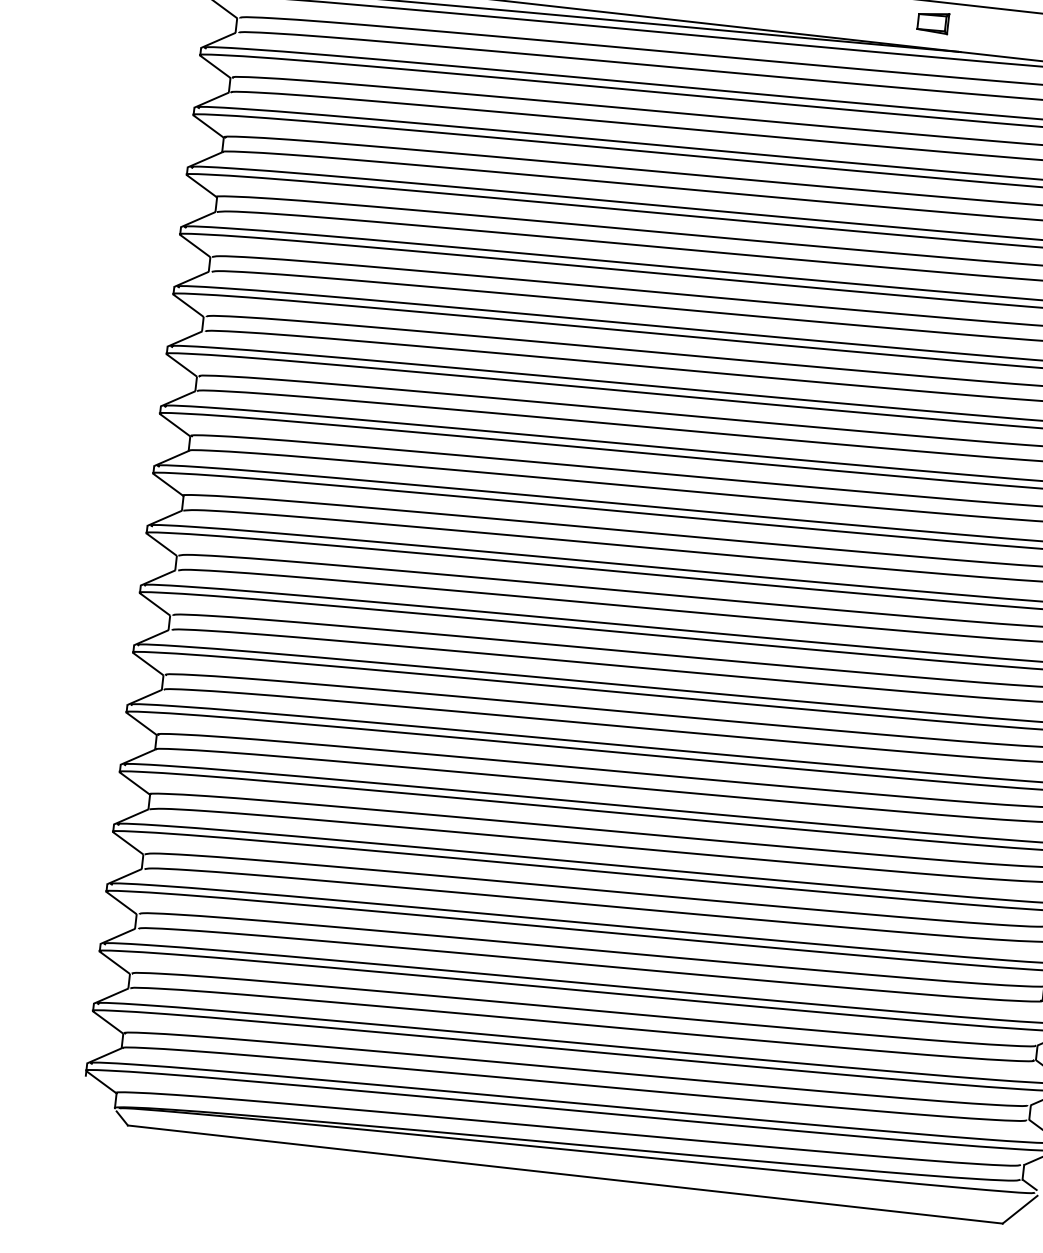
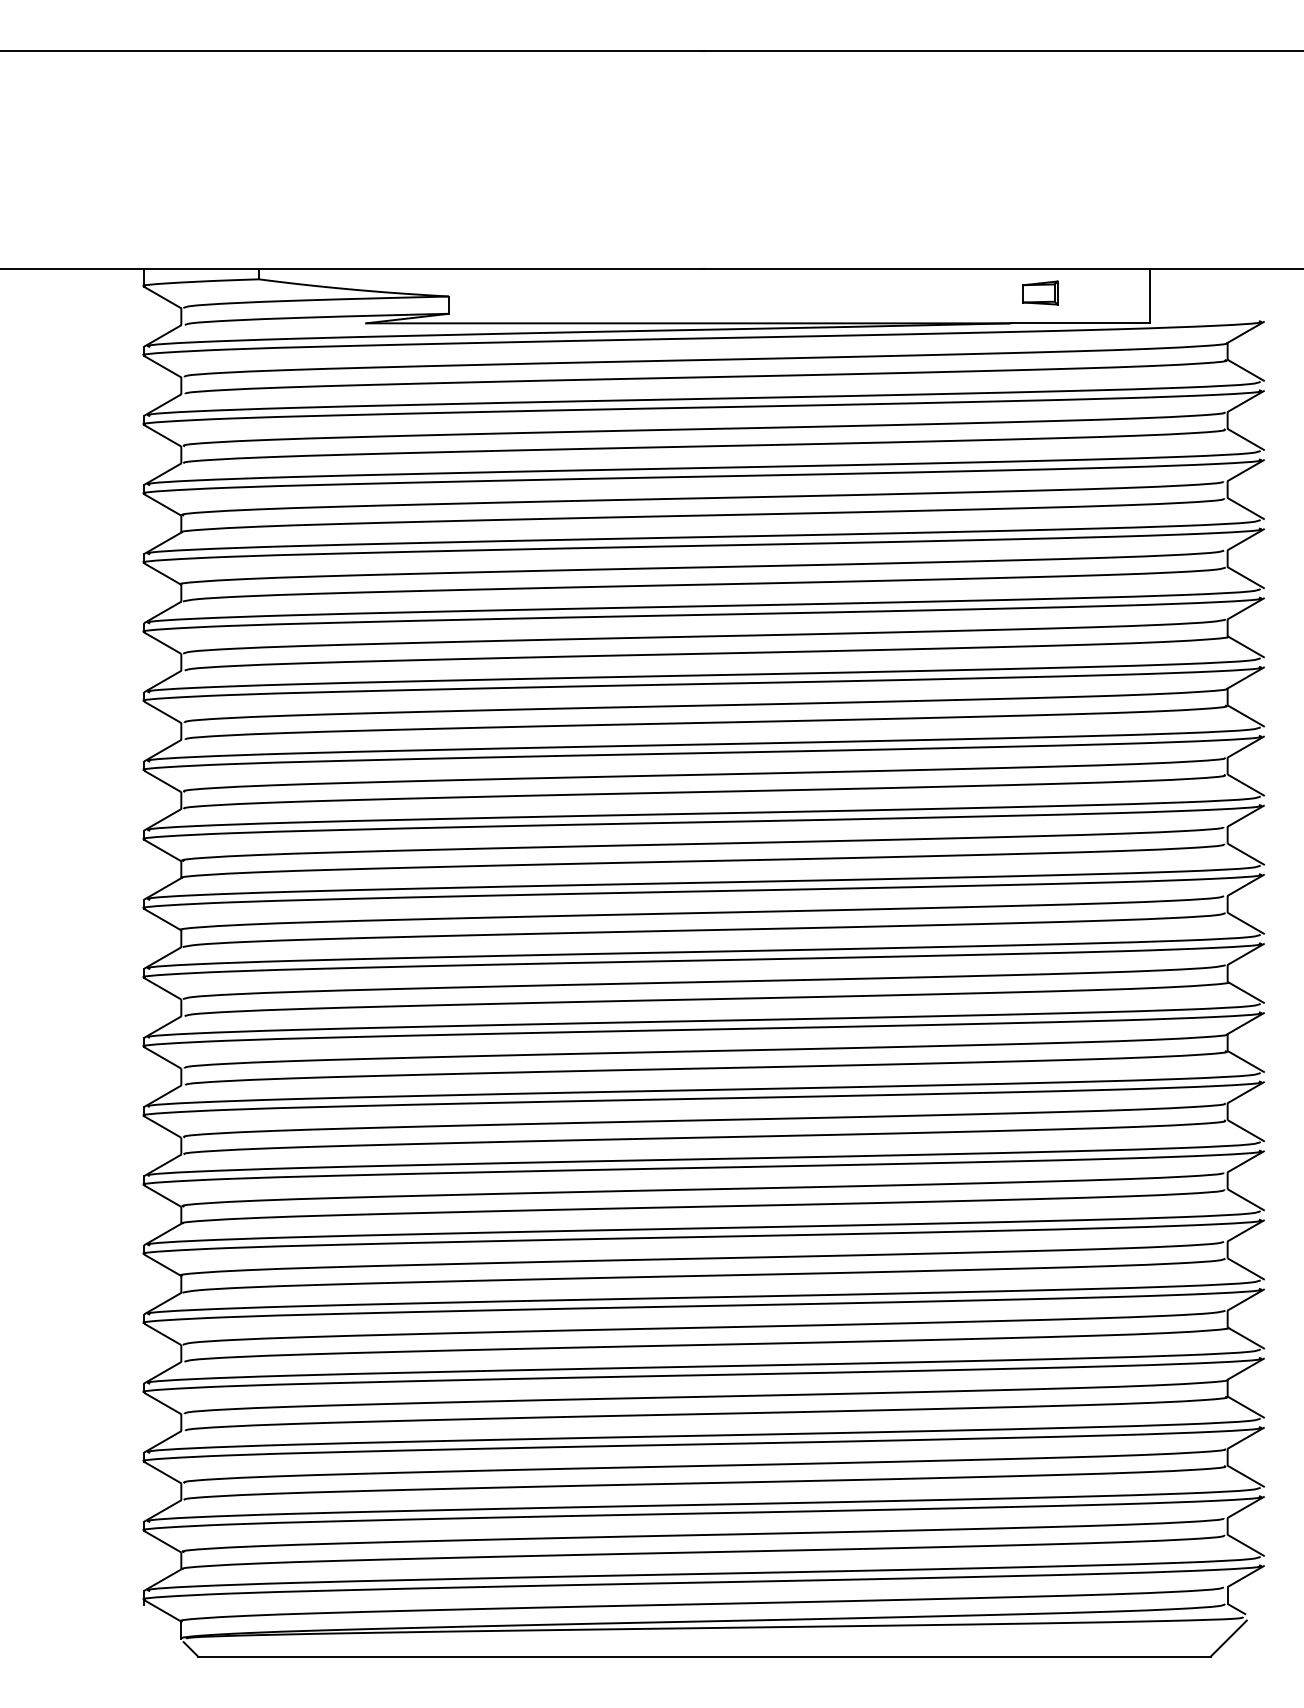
part: (933, 22) -> (1040, 292), moved

